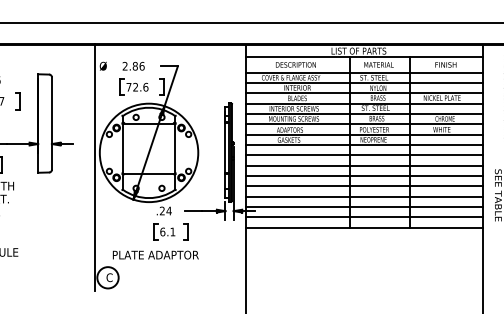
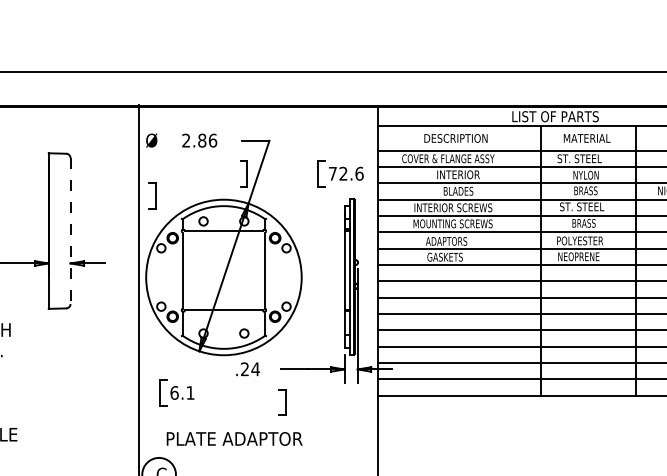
part: (133, 86) -> (339, 172), moved
part: (17, 101) -> (151, 196), moved
line: (51, 124) -> (69, 232), solid -> dashed
part: (164, 231) -> (177, 392), moved

